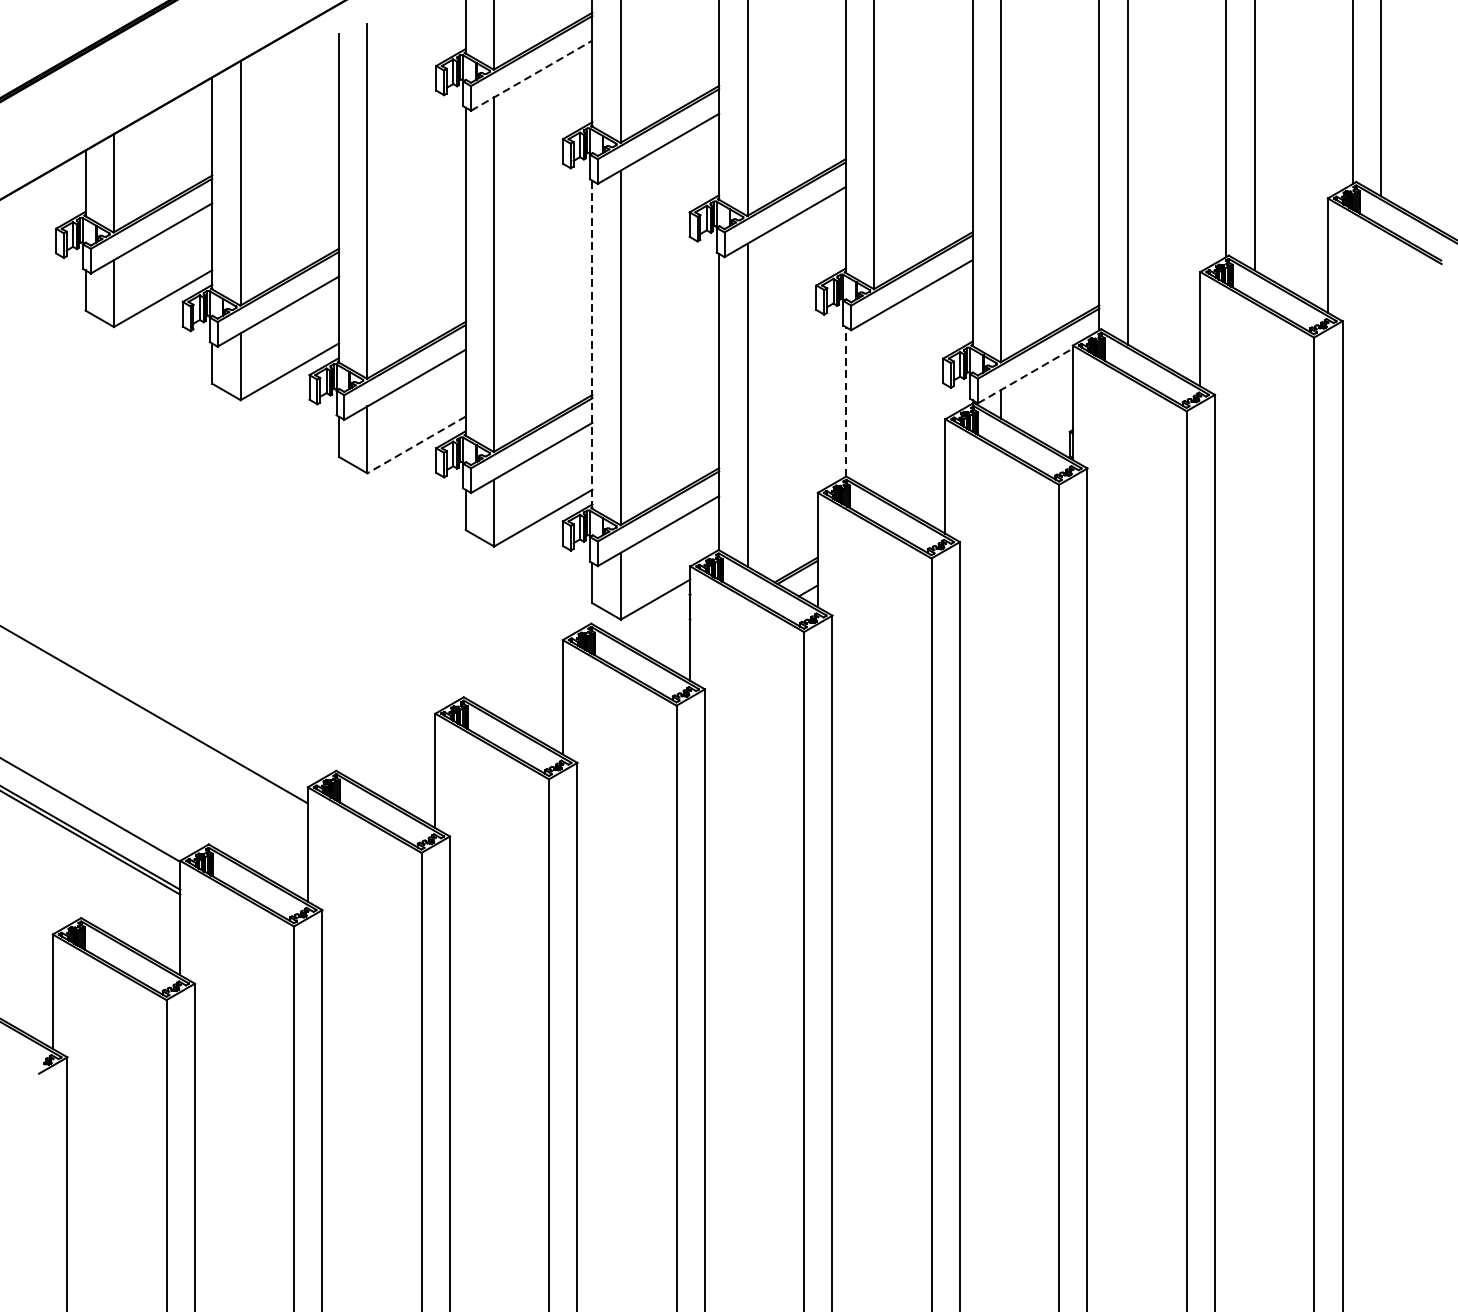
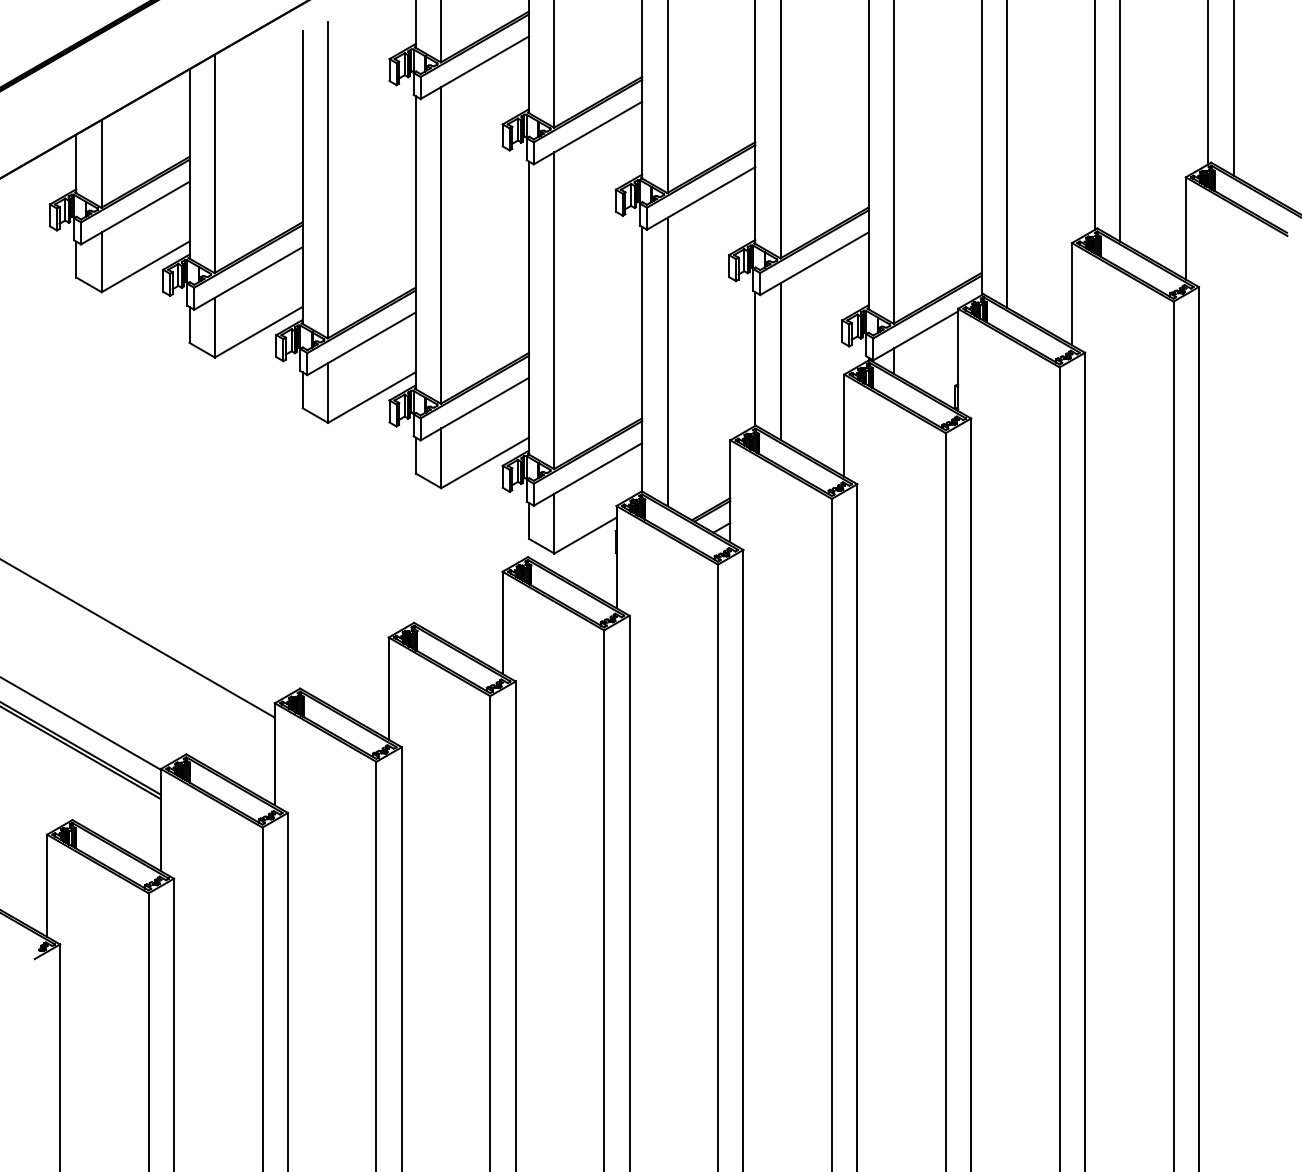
line: (531, 75) -> (474, 67), dashed -> solid
line: (592, 345) -> (529, 308), dashed -> solid
line: (1025, 375) -> (915, 335), dashed -> solid
line: (846, 402) -> (755, 359), dashed -> solid
line: (874, 404) -> (780, 361), added
line: (416, 444) -> (371, 397), dashed -> solid

